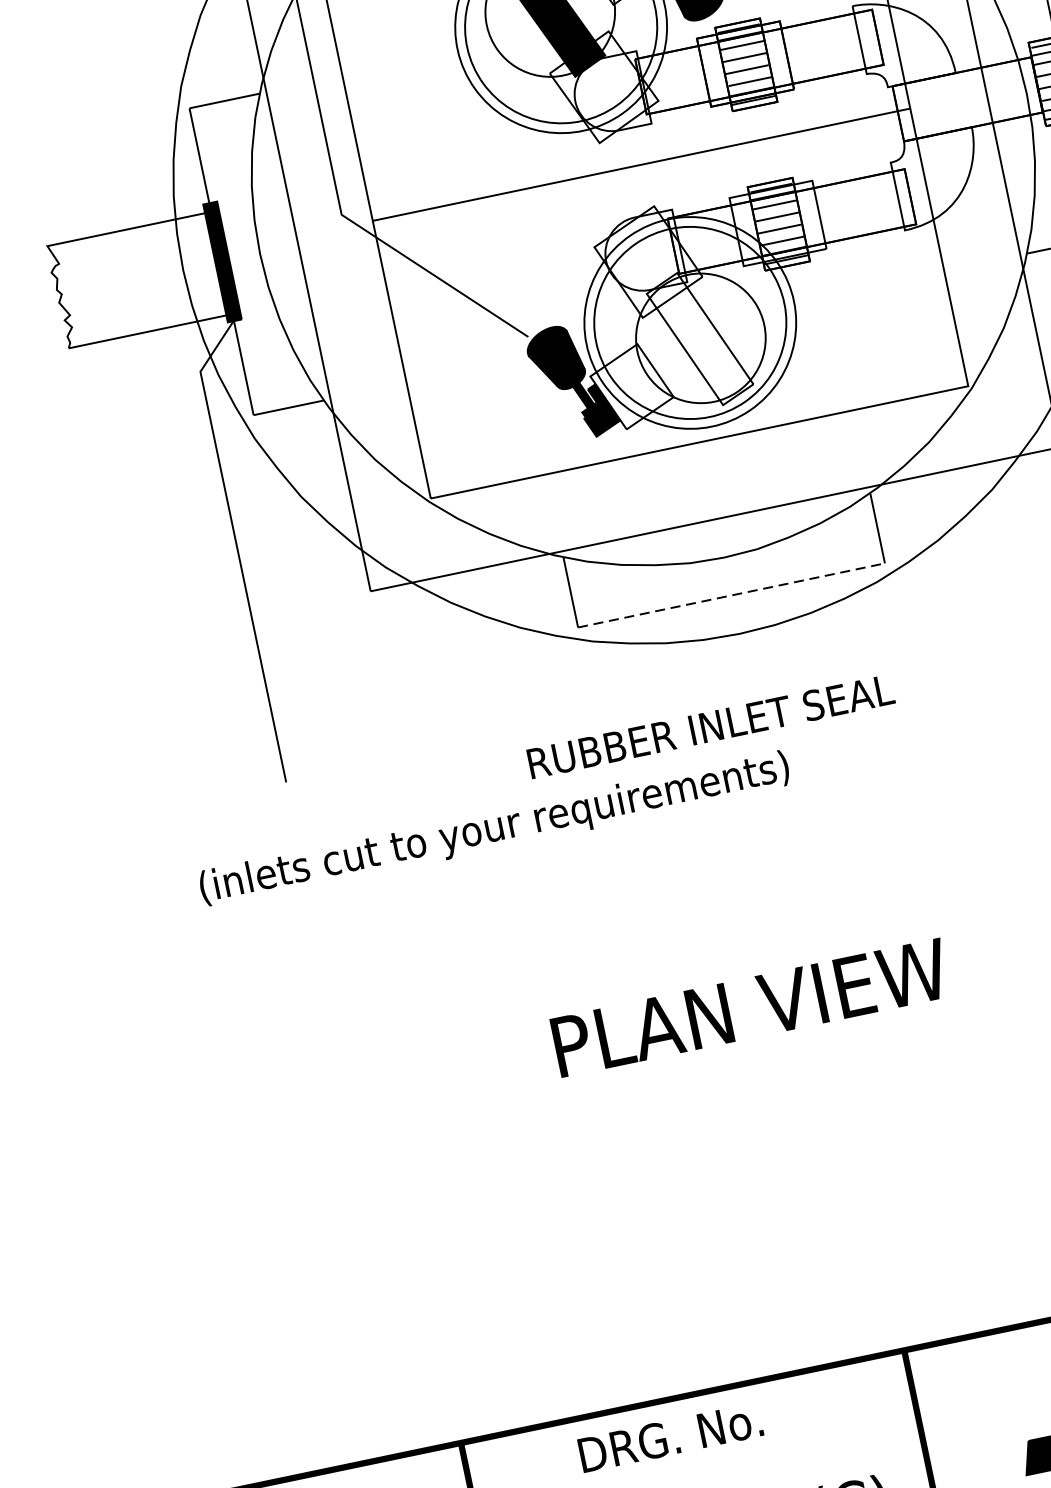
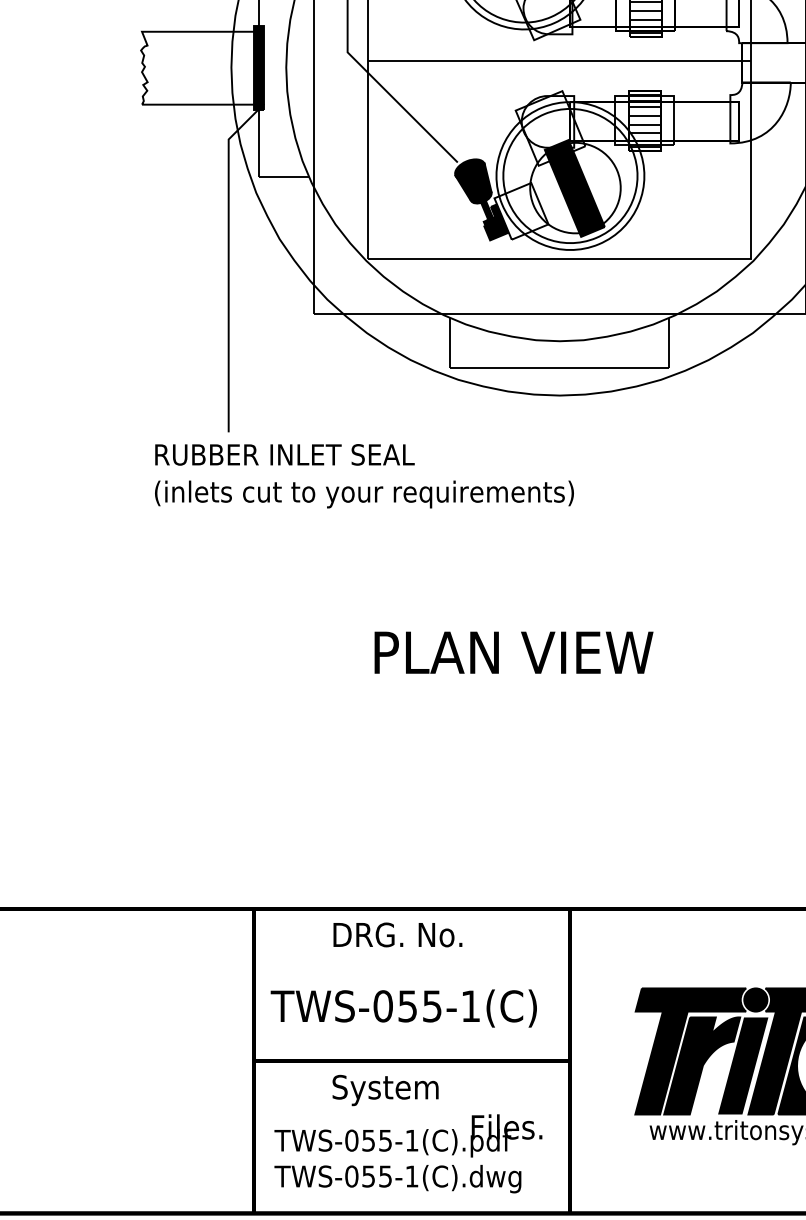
fill: (699, 339) -> (574, 188), added
line: (732, 595) -> (560, 368), dashed -> solid
text: (710, 726) -> (284, 454), moved

